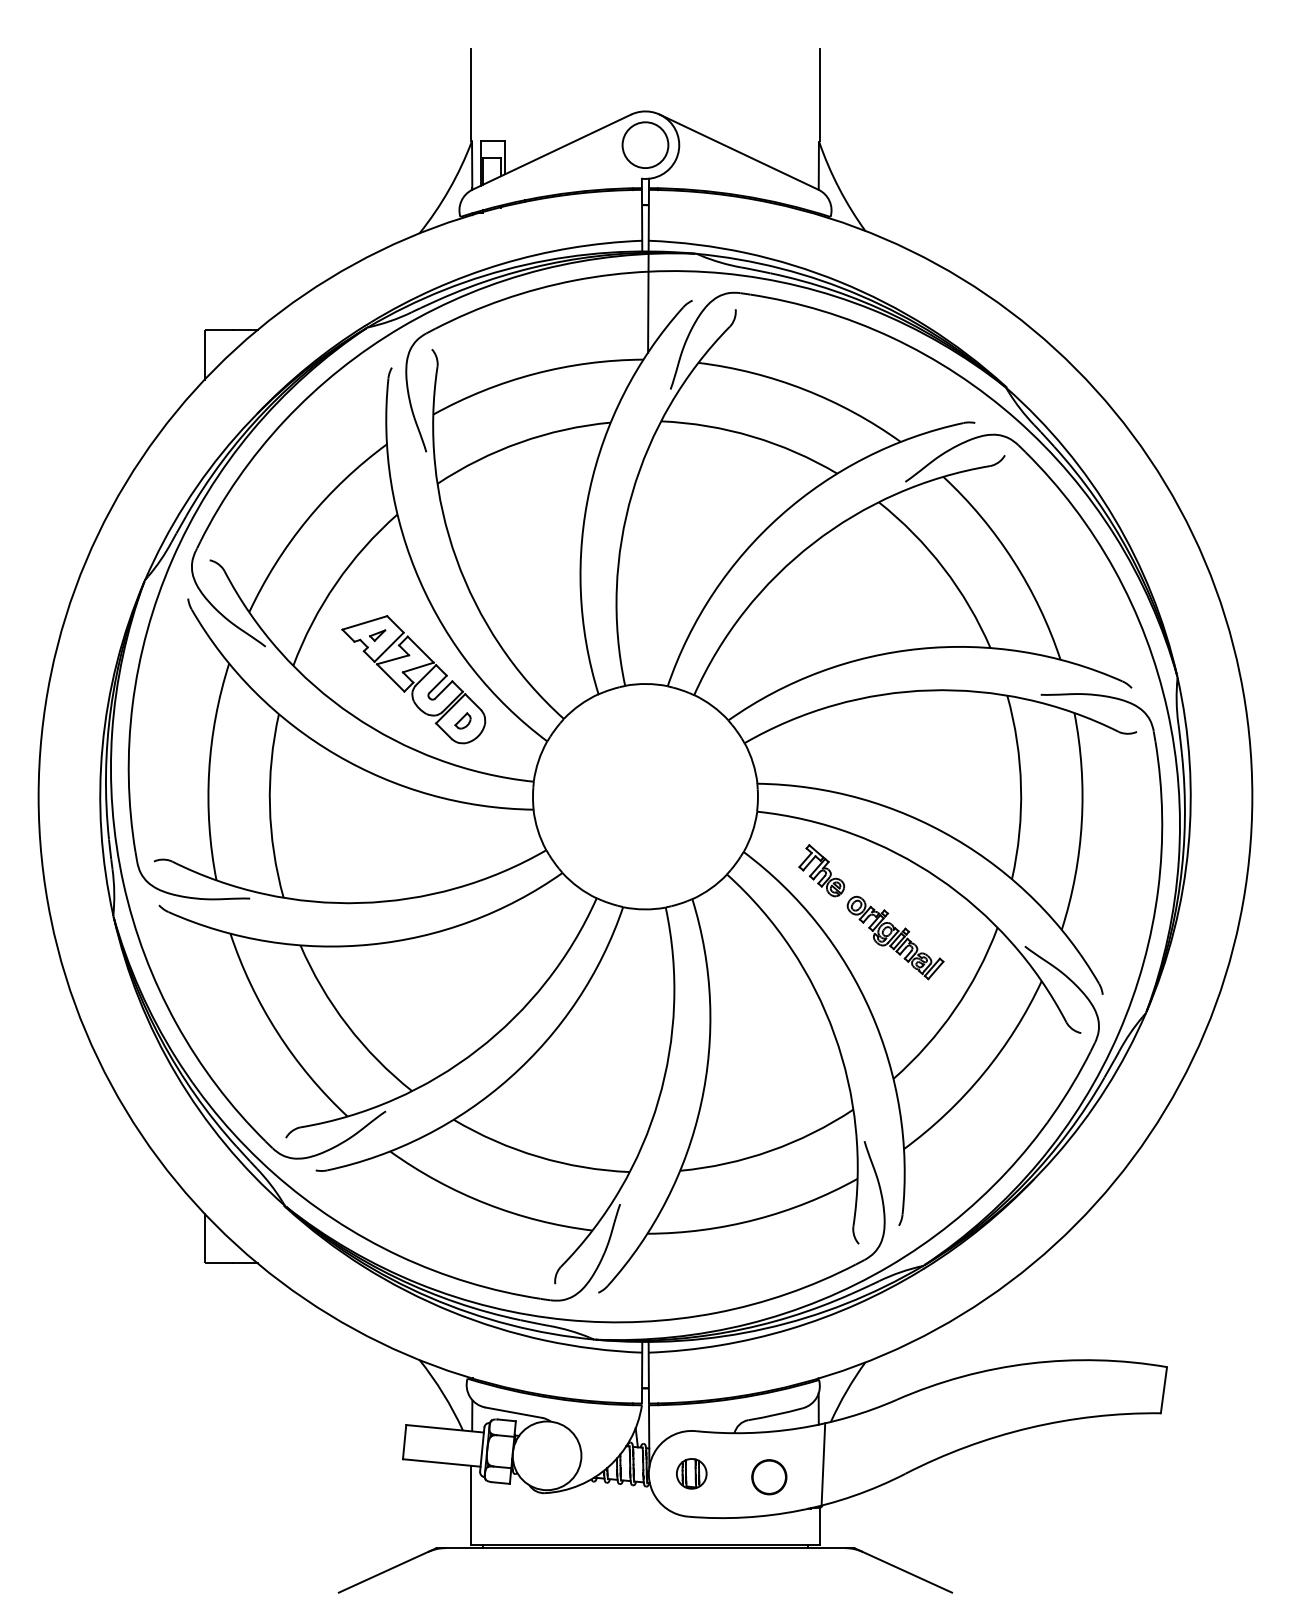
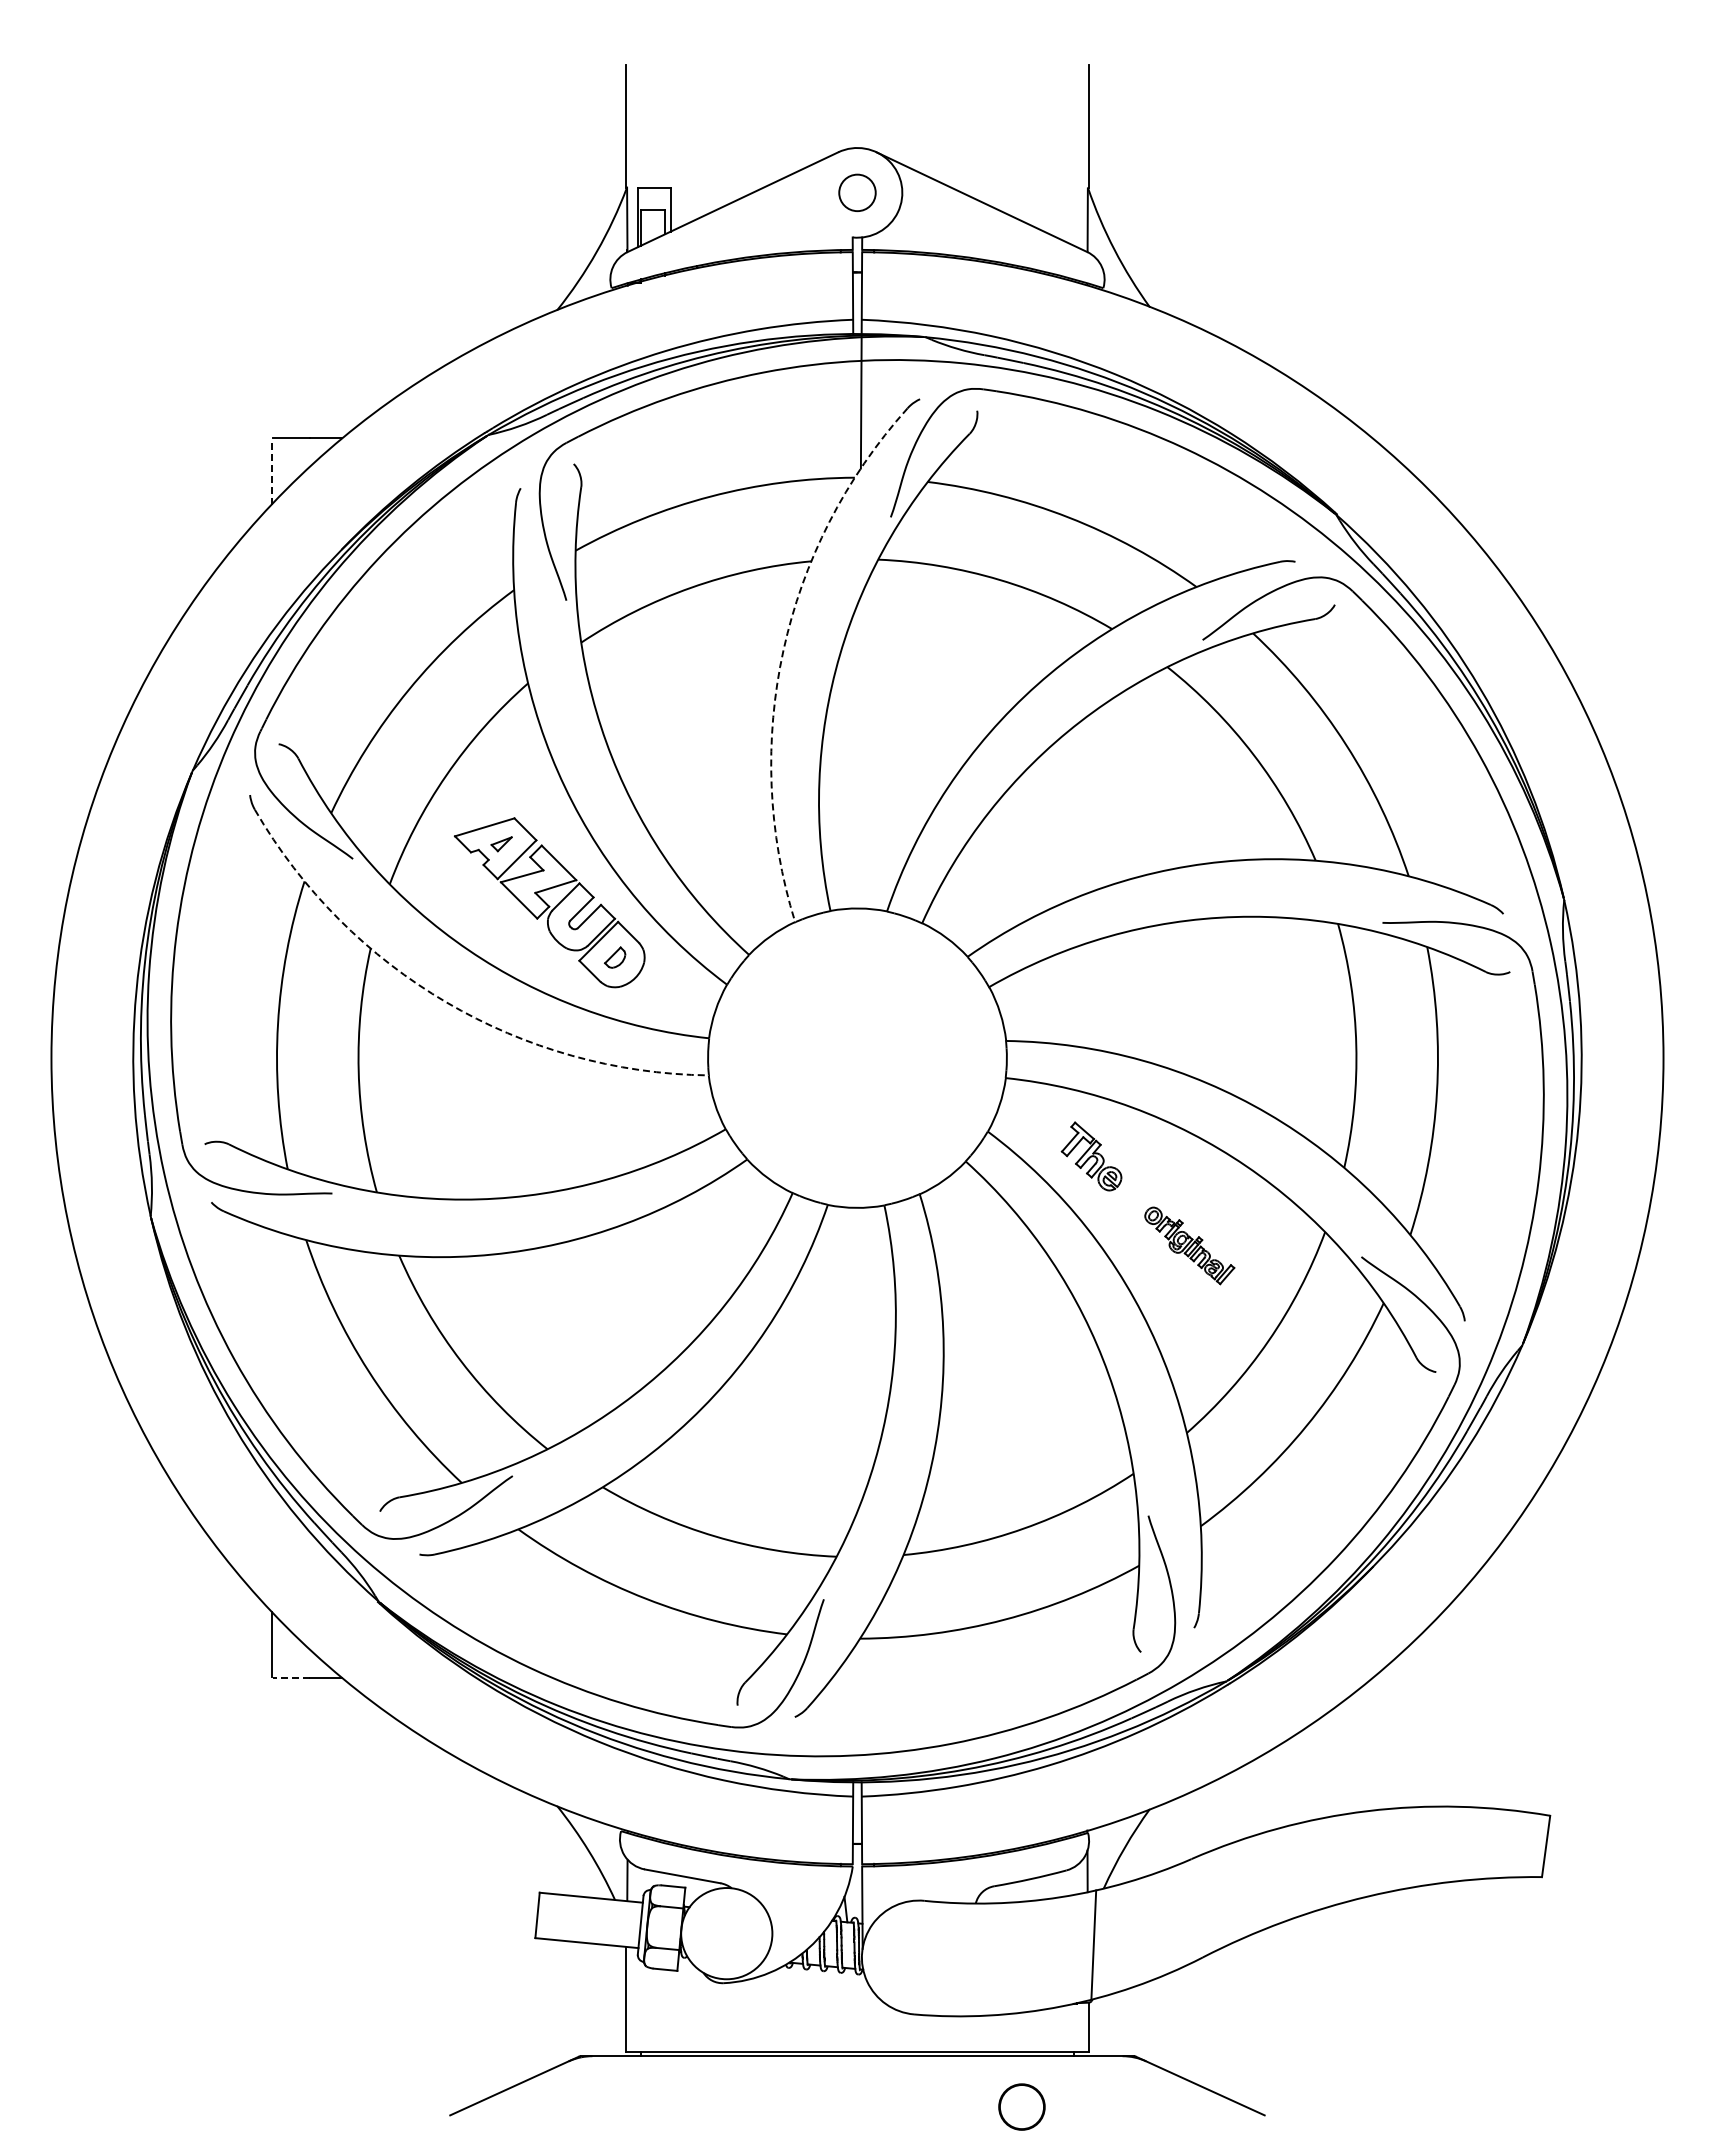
circle: (645, 144) -> (857, 192), size x0.6
line: (204, 354) -> (271, 471), solid -> dashed
arc: (589, 489) -> (783, 650), solid -> dashed
arc: (336, 754) -> (446, 1002), solid -> dashed
part: (895, 937) -> (1189, 1245), size x0.7
line: (219, 1262) -> (291, 1677), solid -> dashed
part: (691, 1473) -> (918, 1957), removed
circle: (768, 1476) -> (1021, 2106), moved

